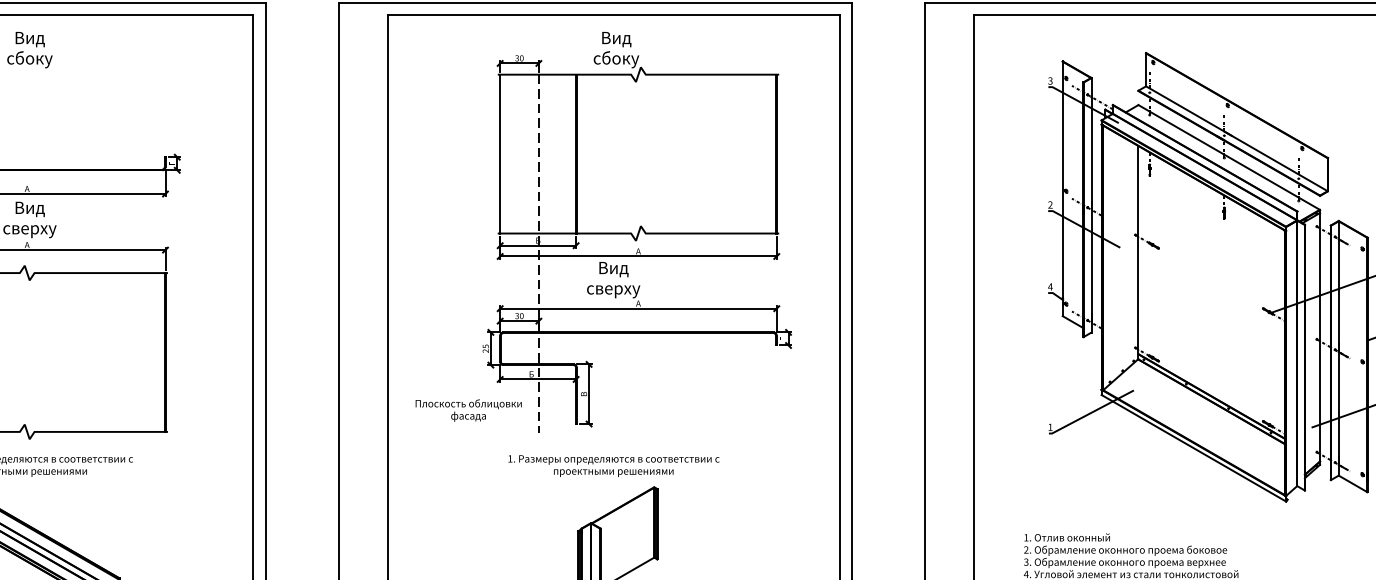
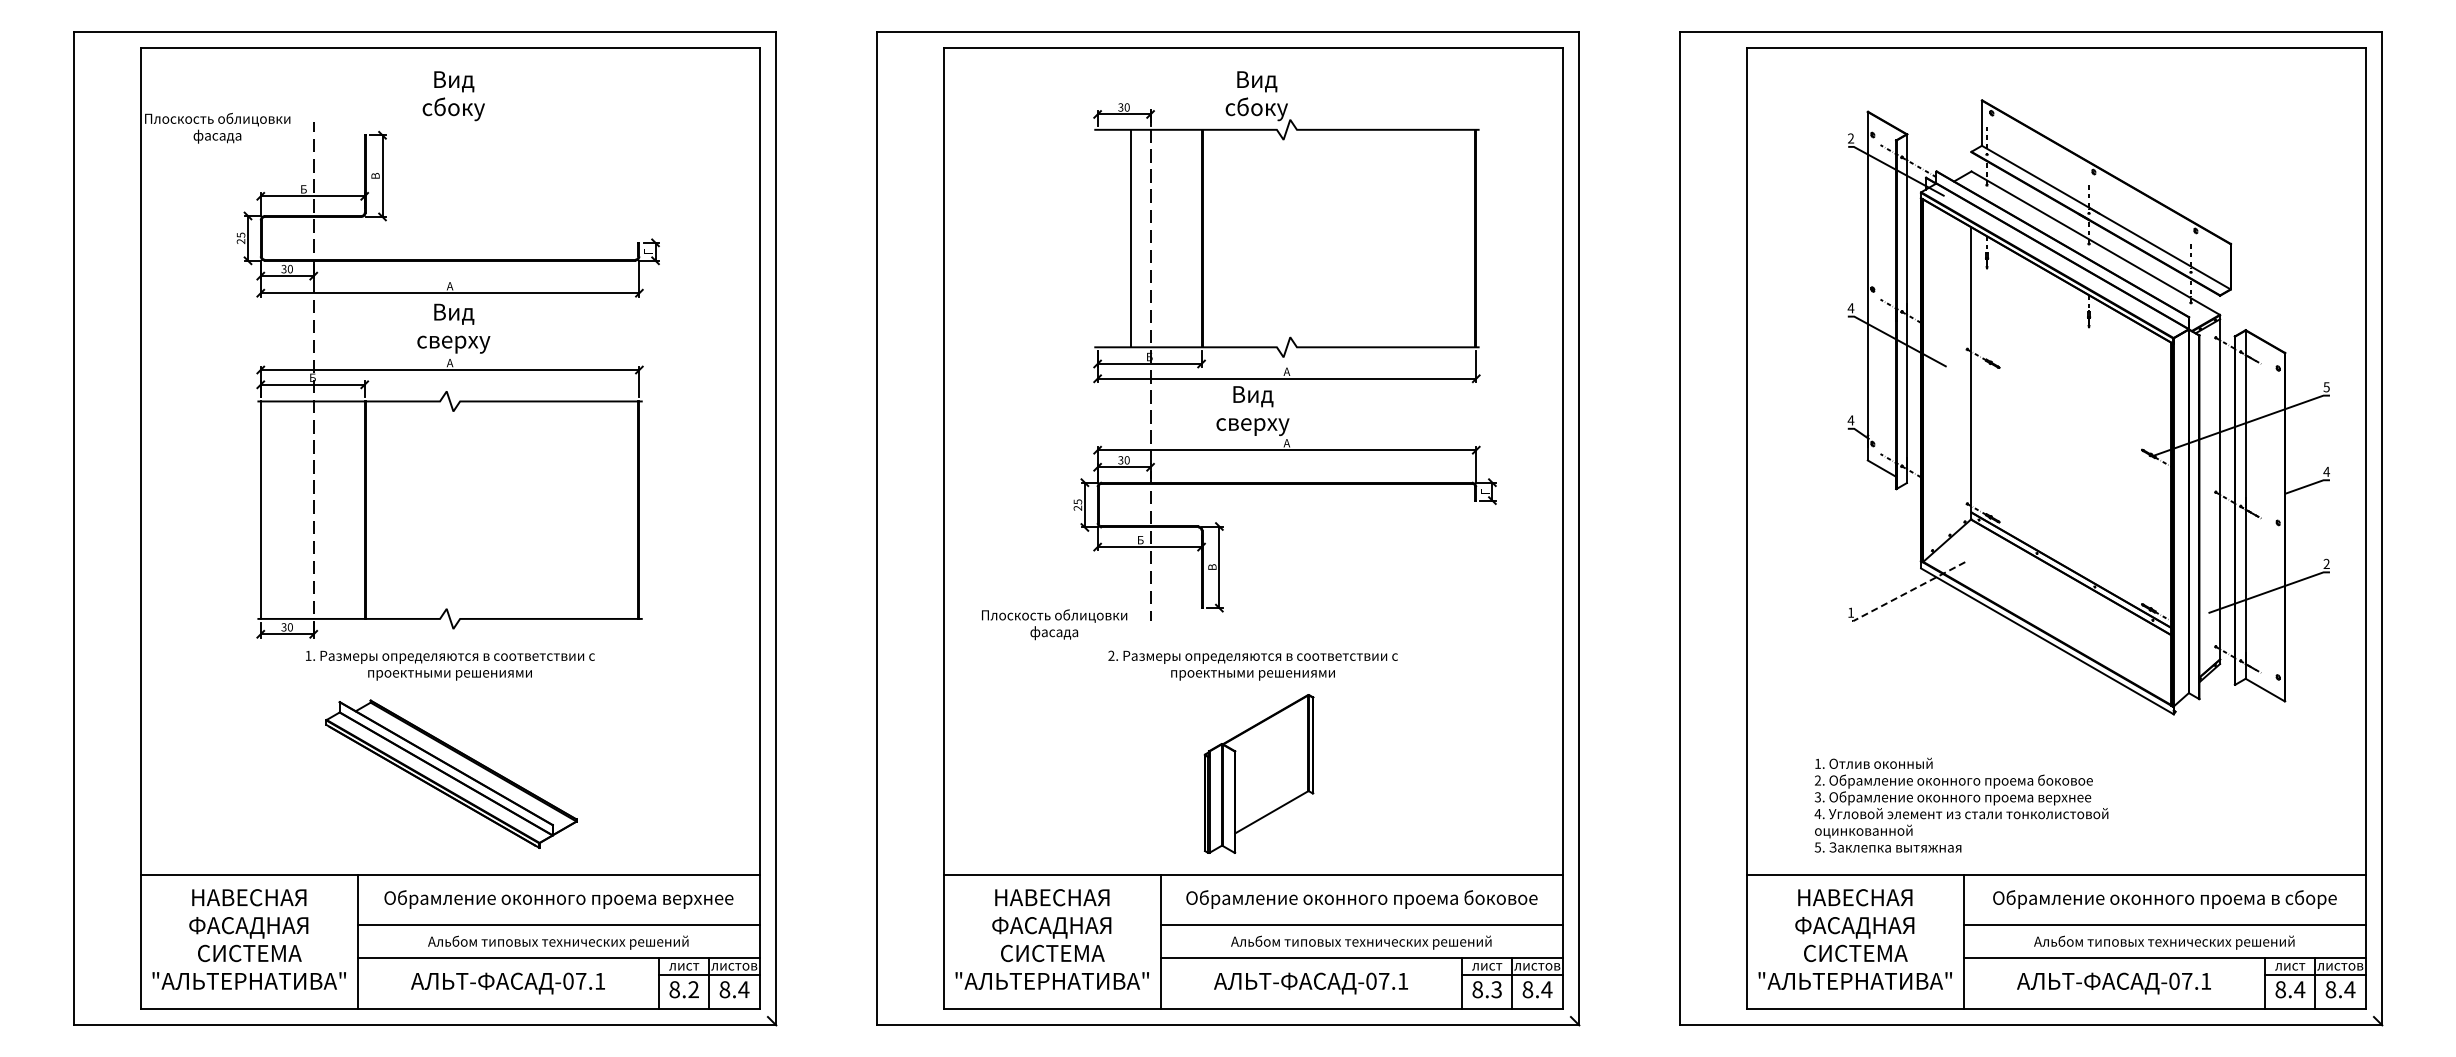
text: (1050, 81) -> (1851, 138), 3 -> 2
line: (500, 154) -> (1130, 238), moved
text: (1050, 205) -> (1850, 308), 2 -> 4
text: (468, 410) -> (1054, 624), moved
line: (1090, 413) -> (1906, 593), solid -> dashed
text: (510, 458) -> (1111, 655), 1. -> 2.

